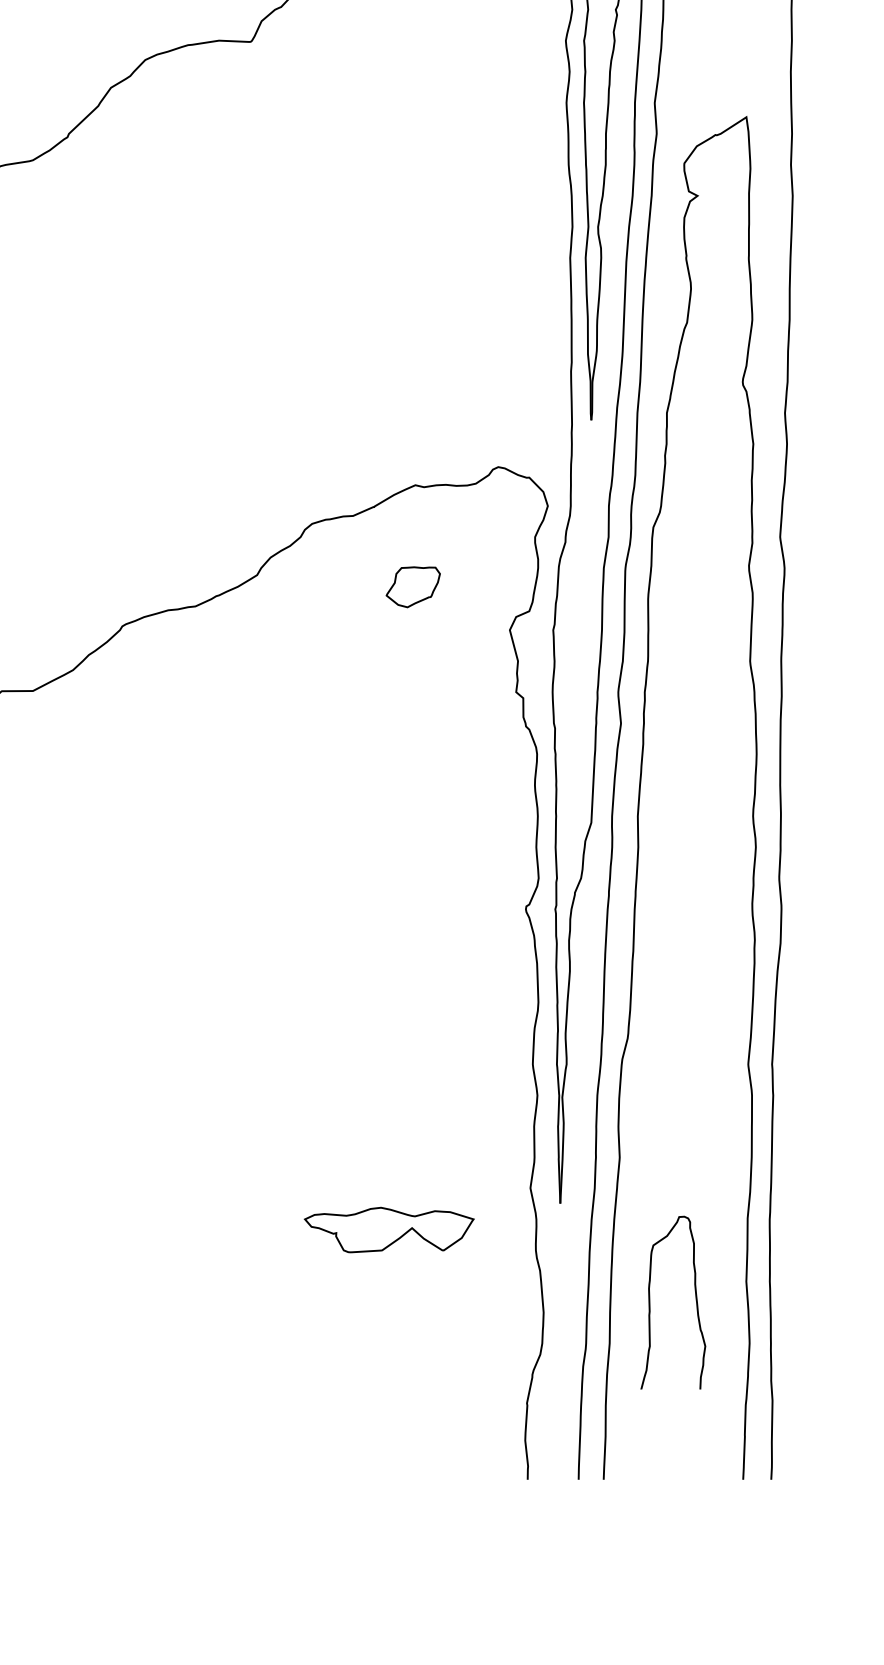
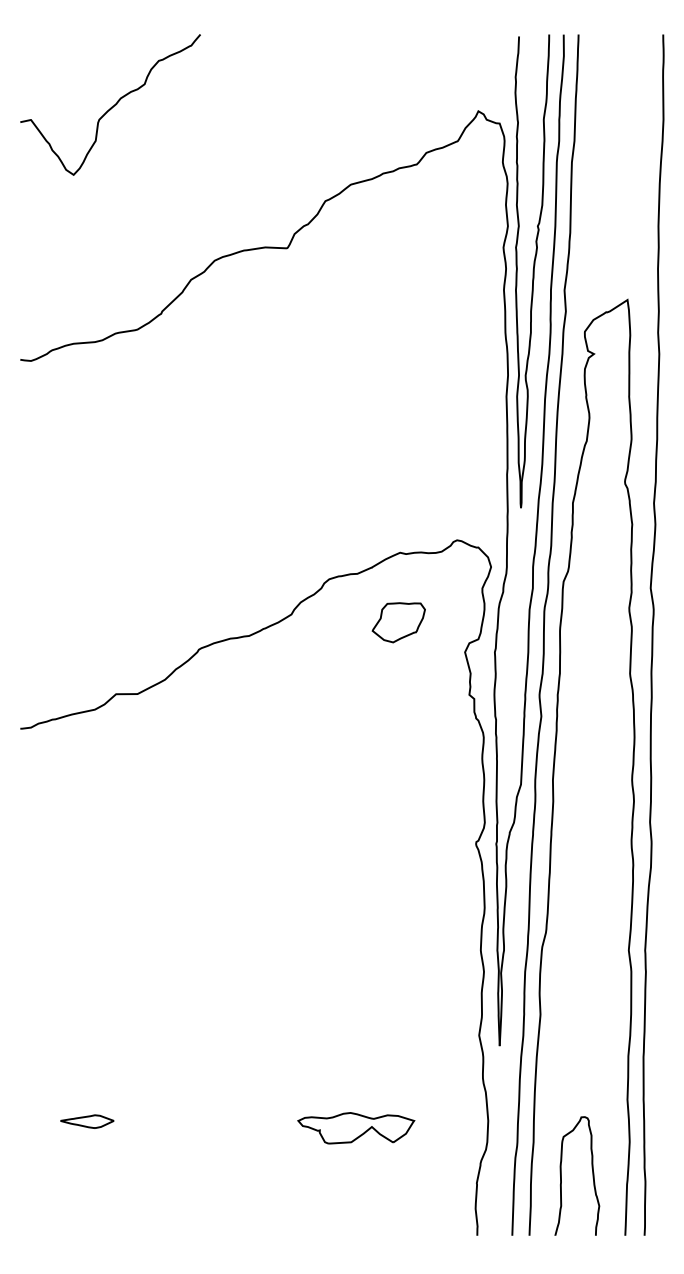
part: (412, 586) -> (398, 622), size x1.43
part: (389, 1230) -> (356, 1128), moved
curve: (695, 1301) -> (592, 1175), moved

